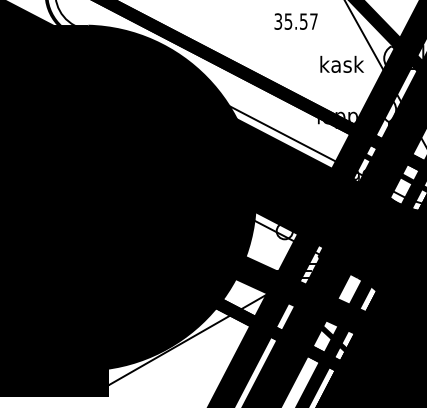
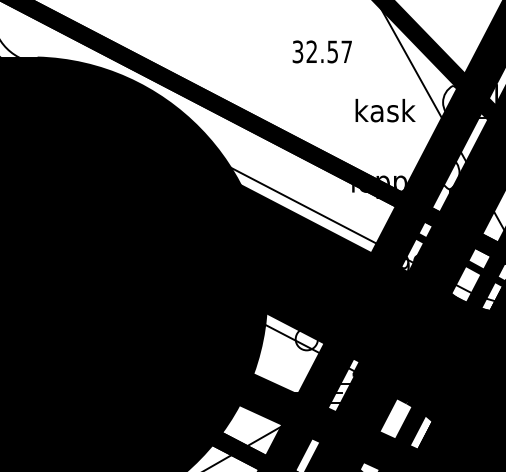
text: (288, 21) -> (311, 51), 35.57 -> 32.57

